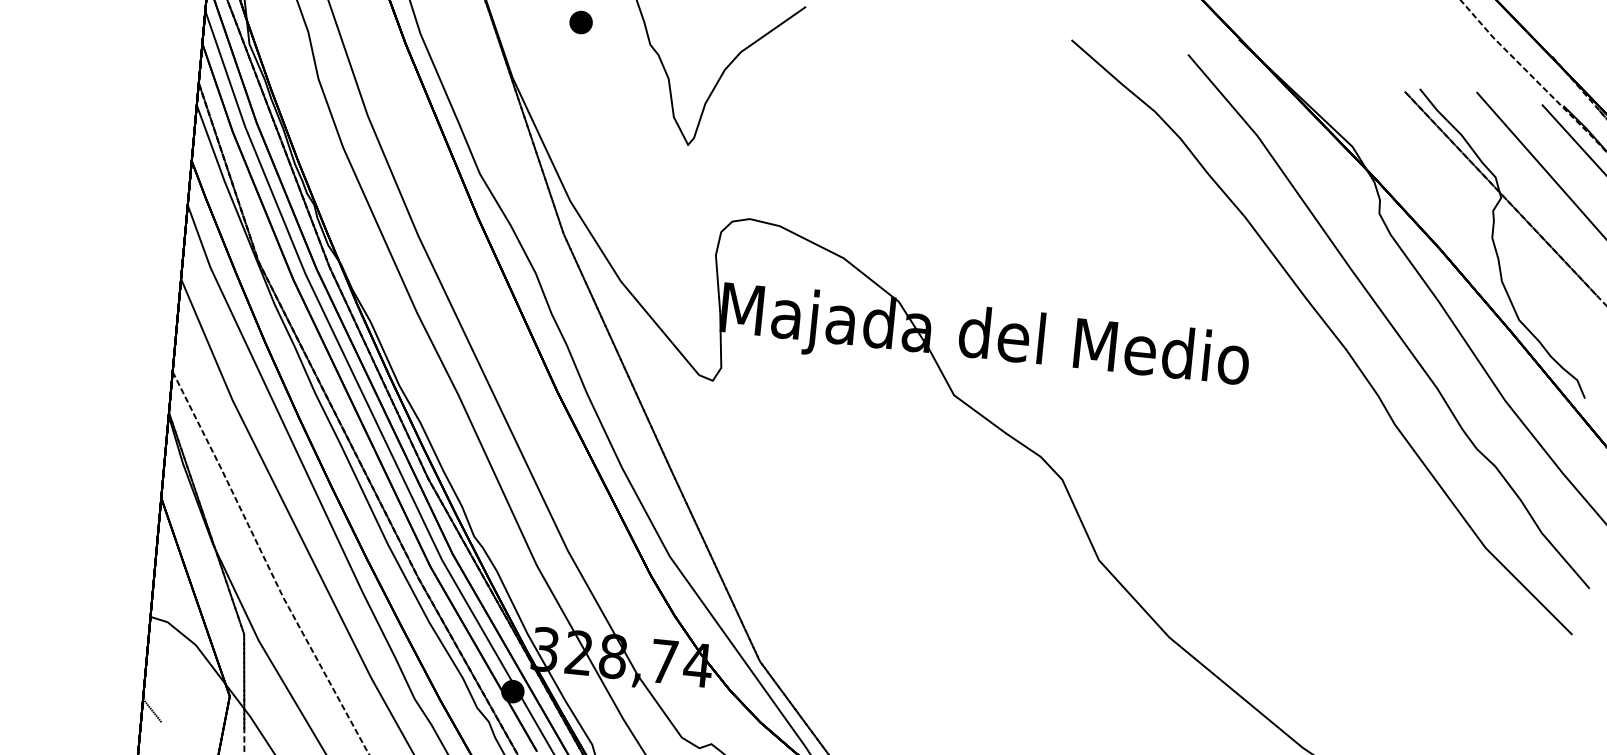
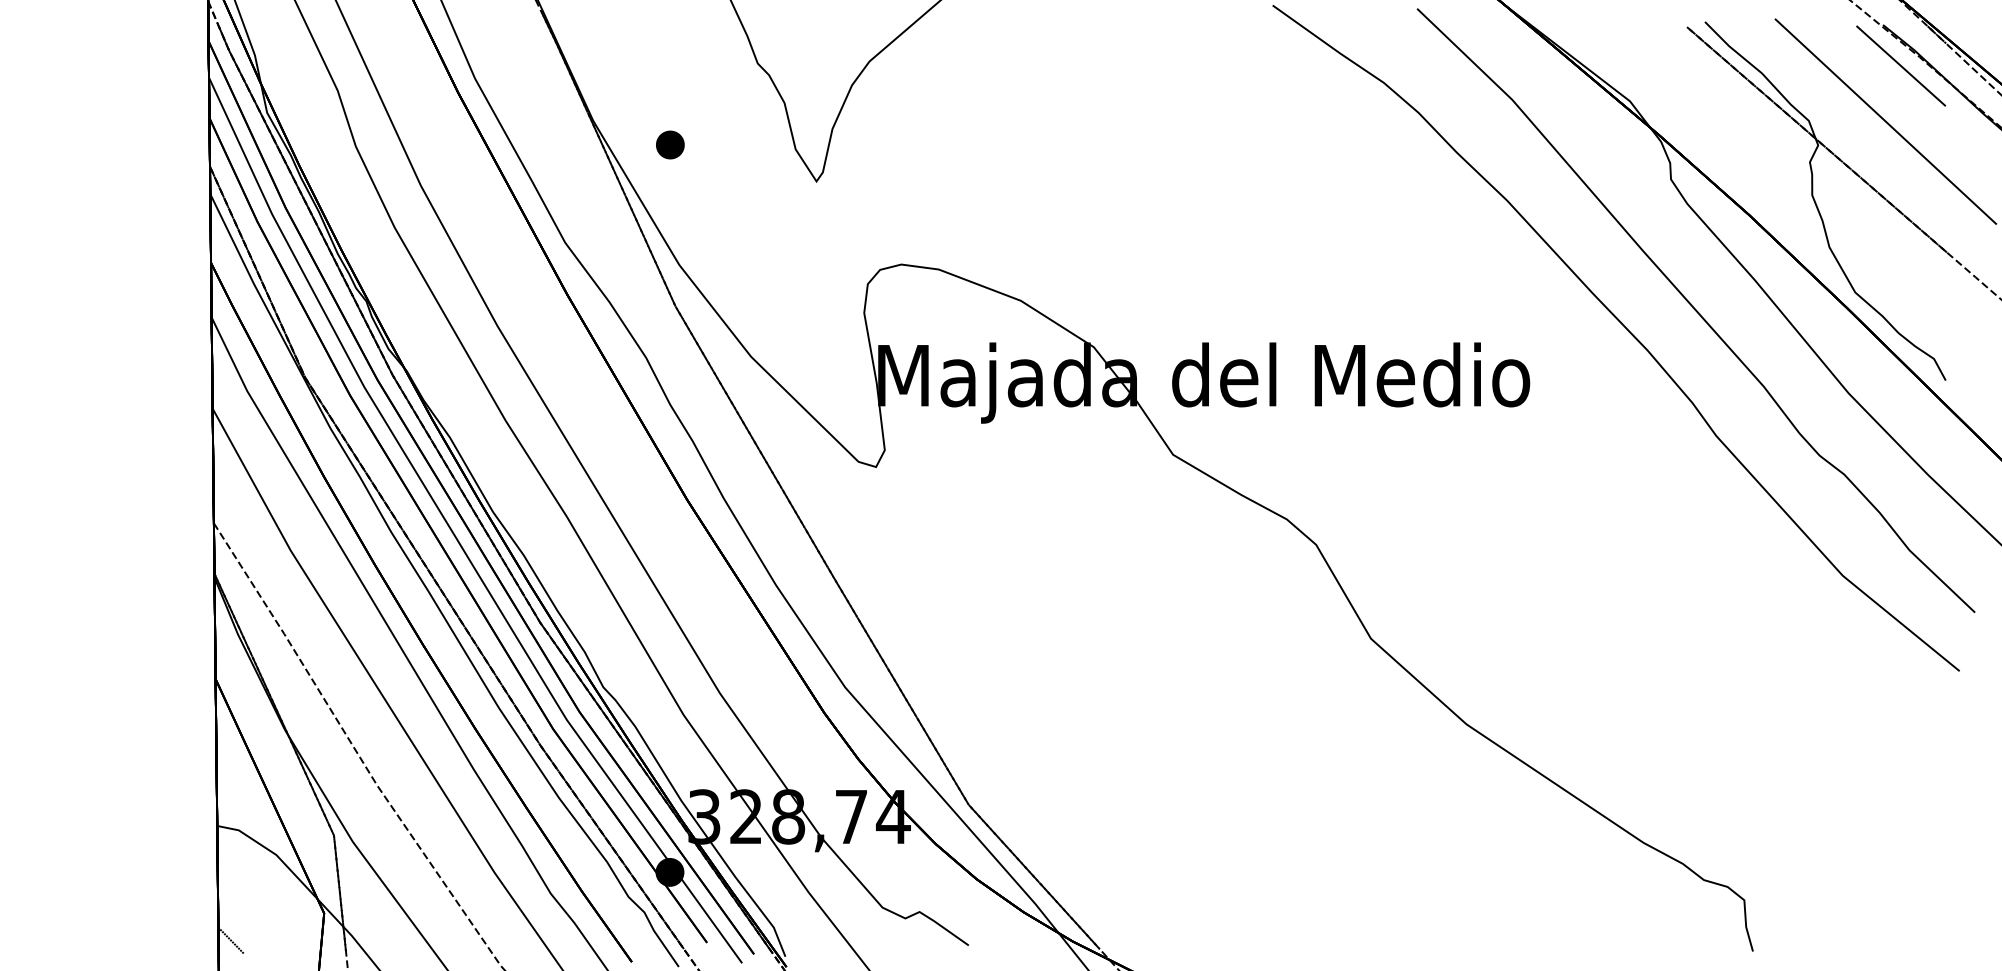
part: (581, 22) -> (670, 144), moved

